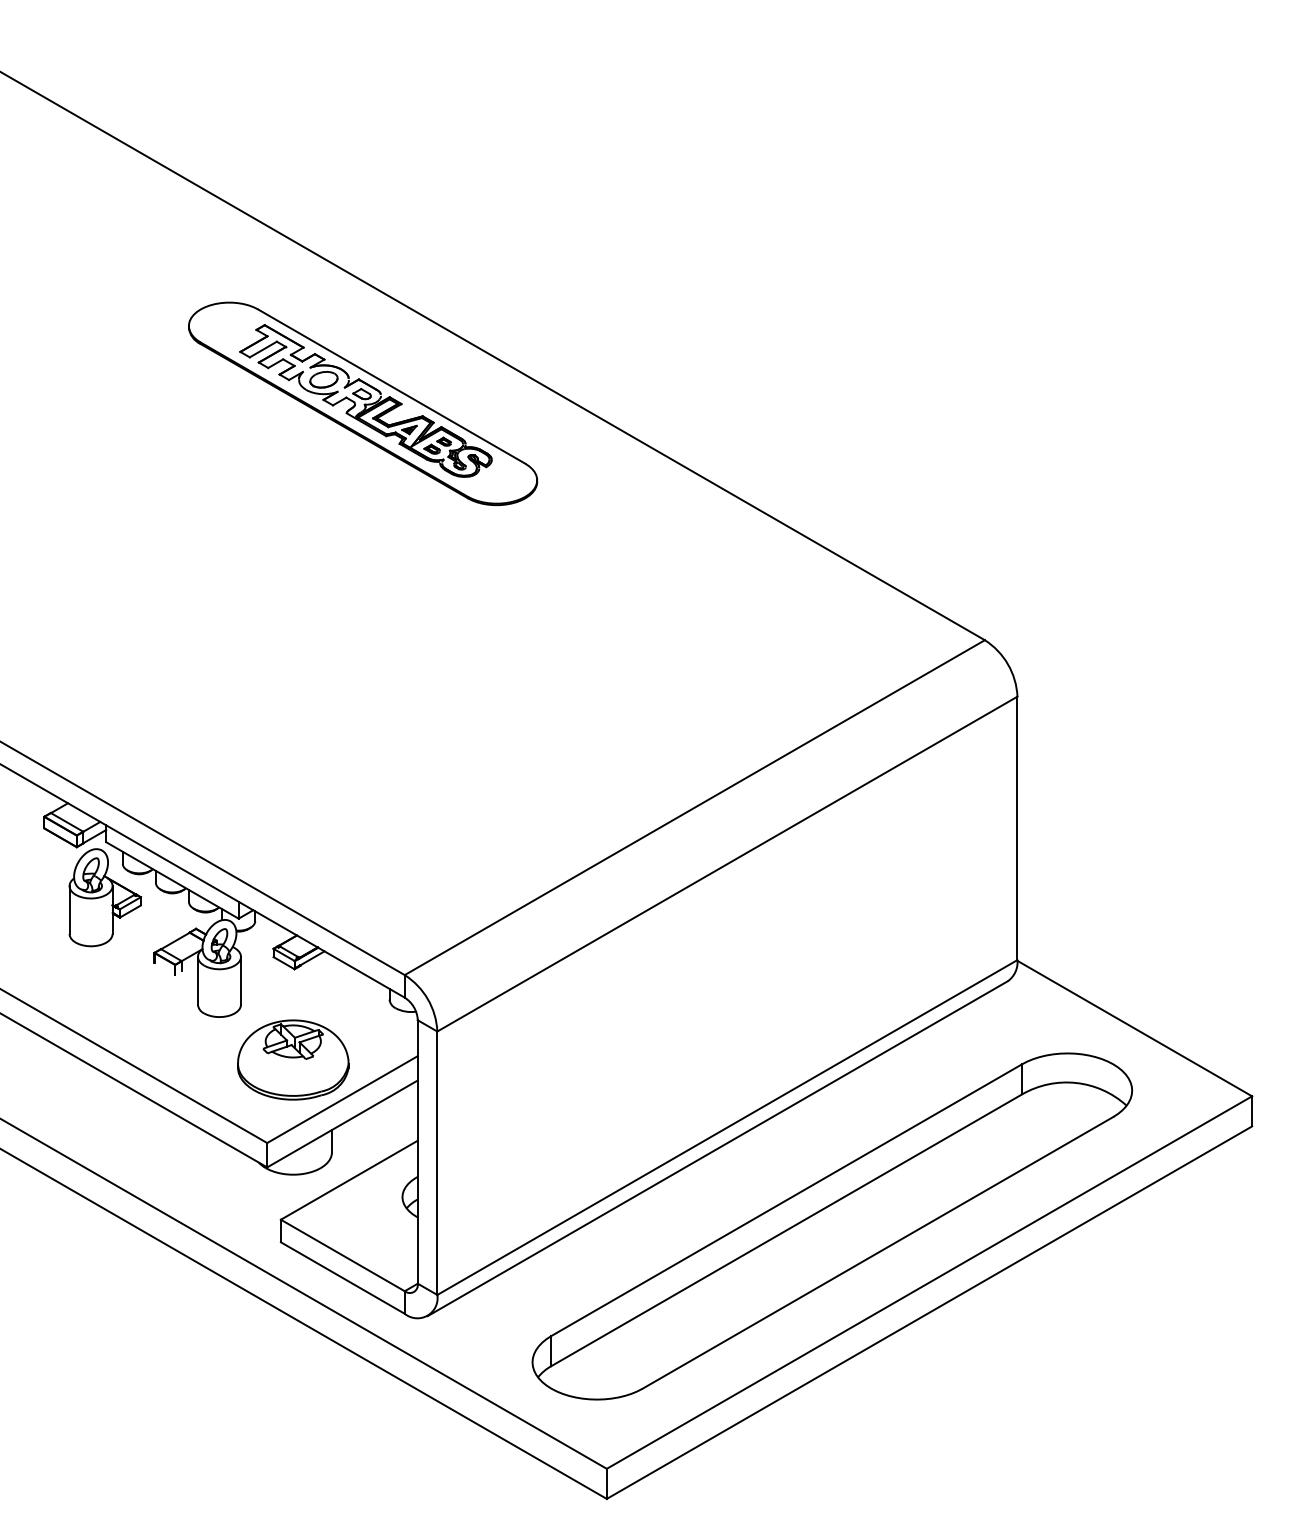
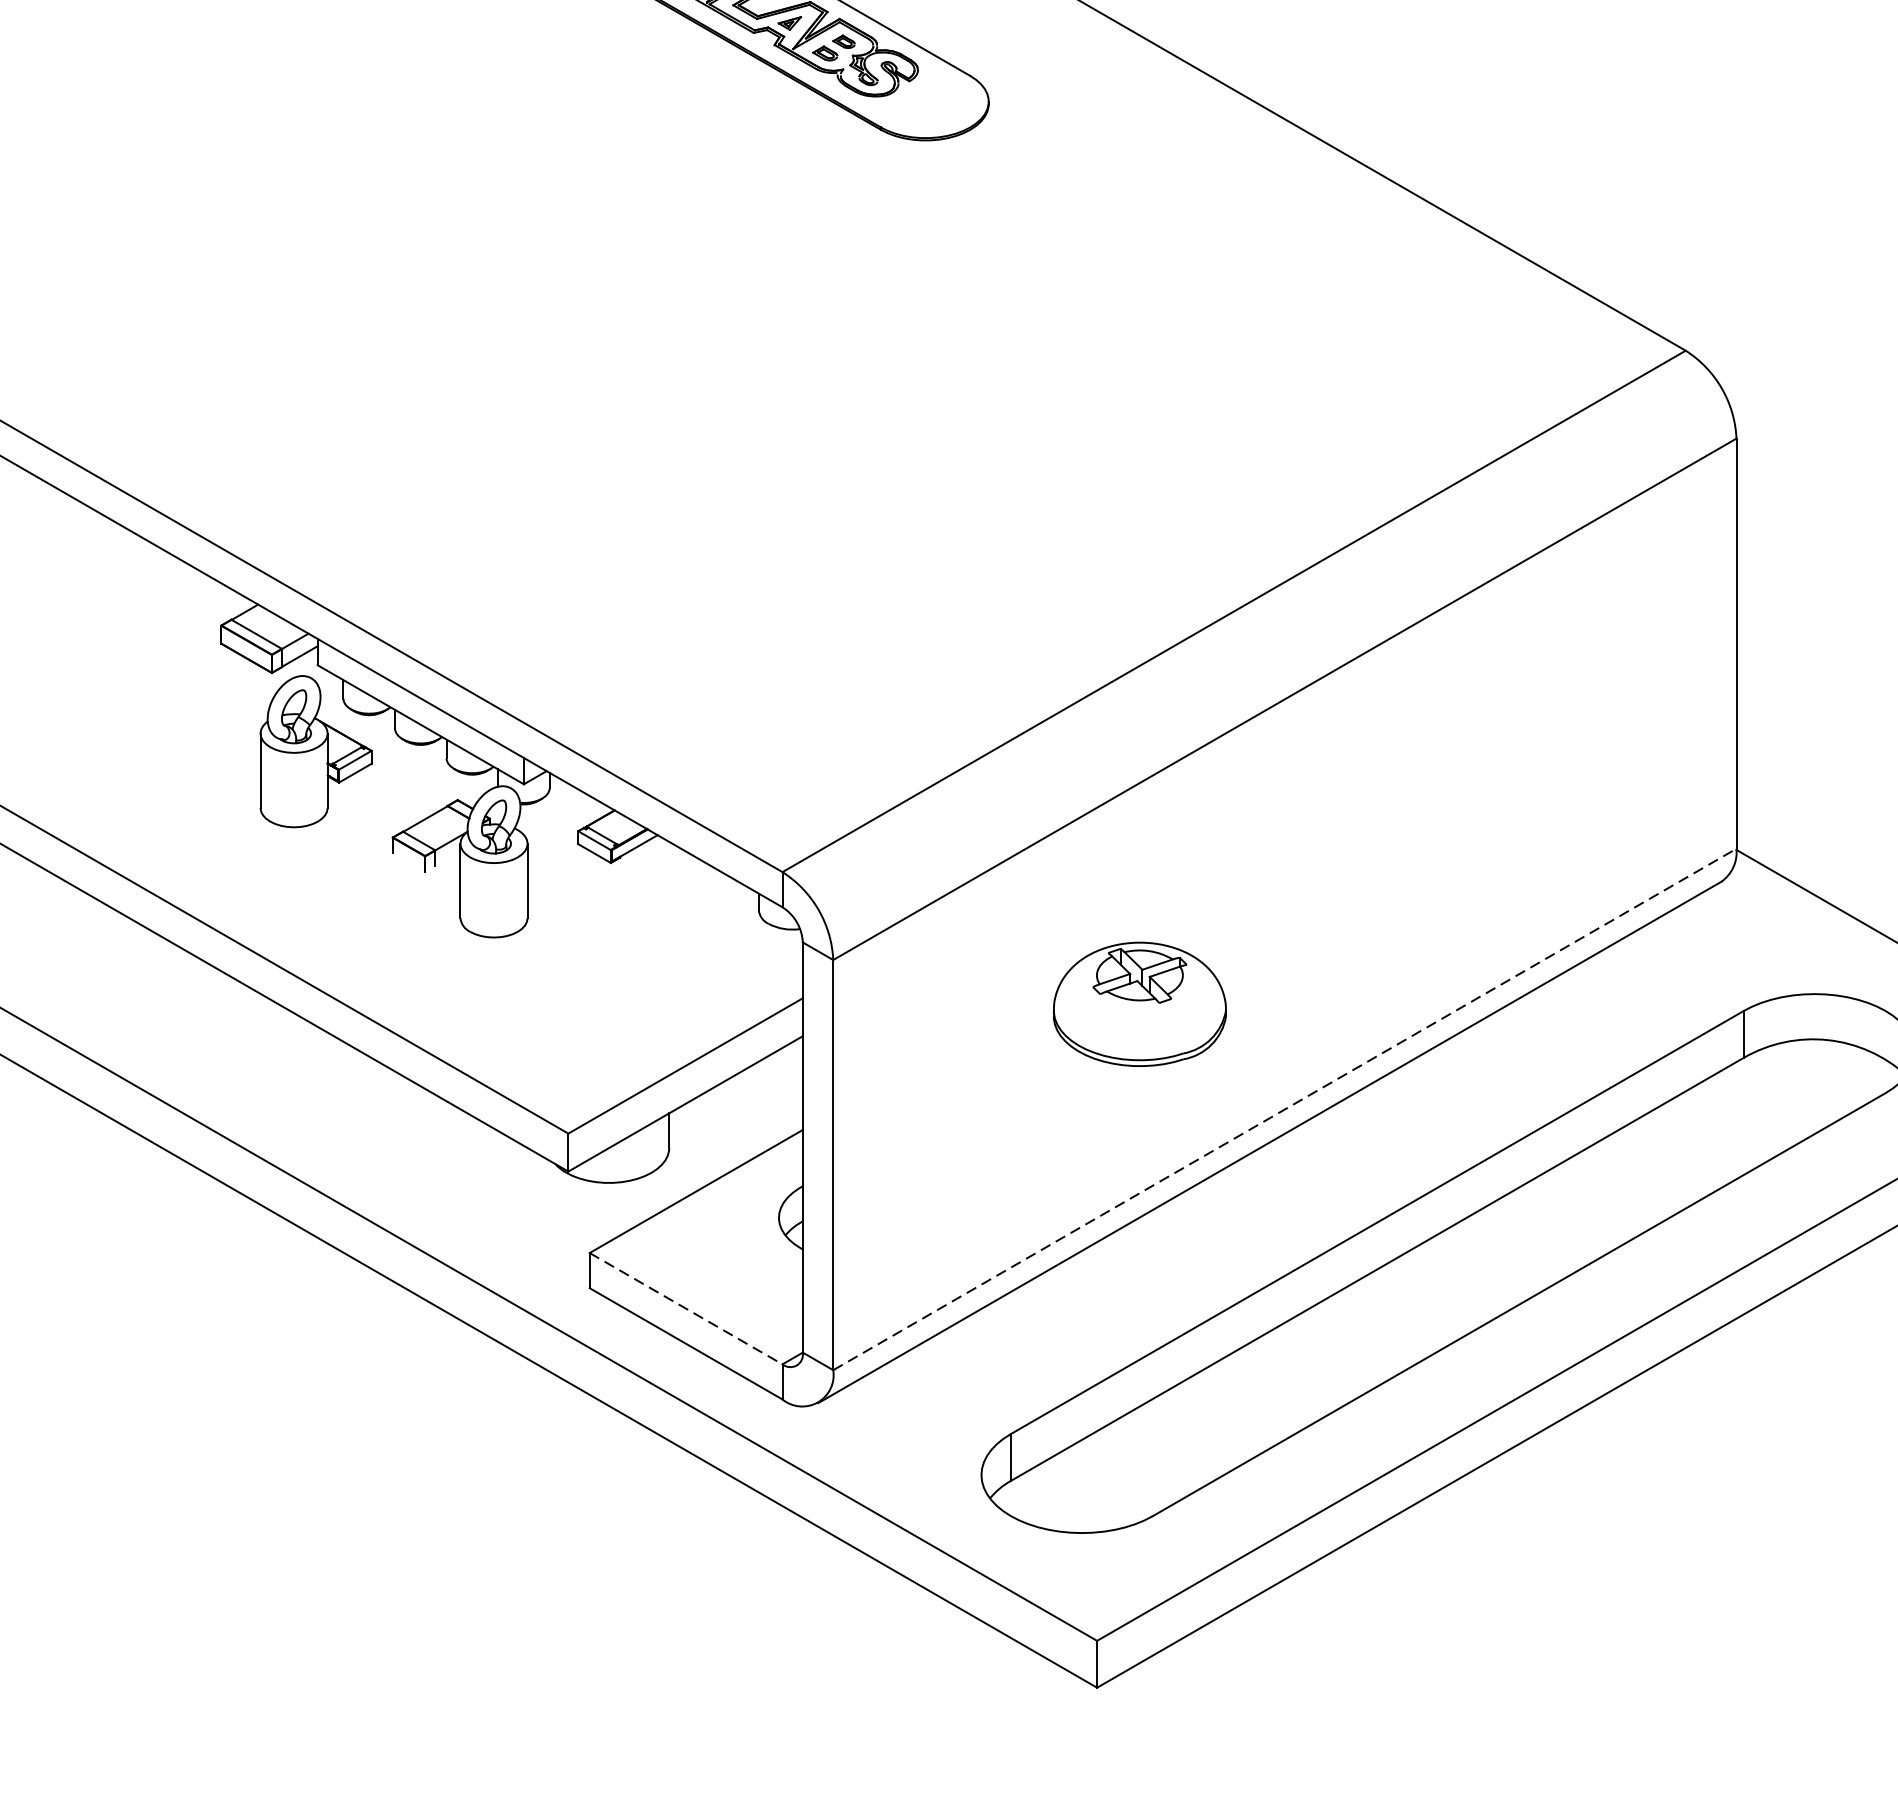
part: (293, 1059) -> (1140, 1003), moved
line: (727, 1127) -> (1285, 1109), solid -> dashed
line: (343, 1255) -> (687, 1308), solid -> dashed

